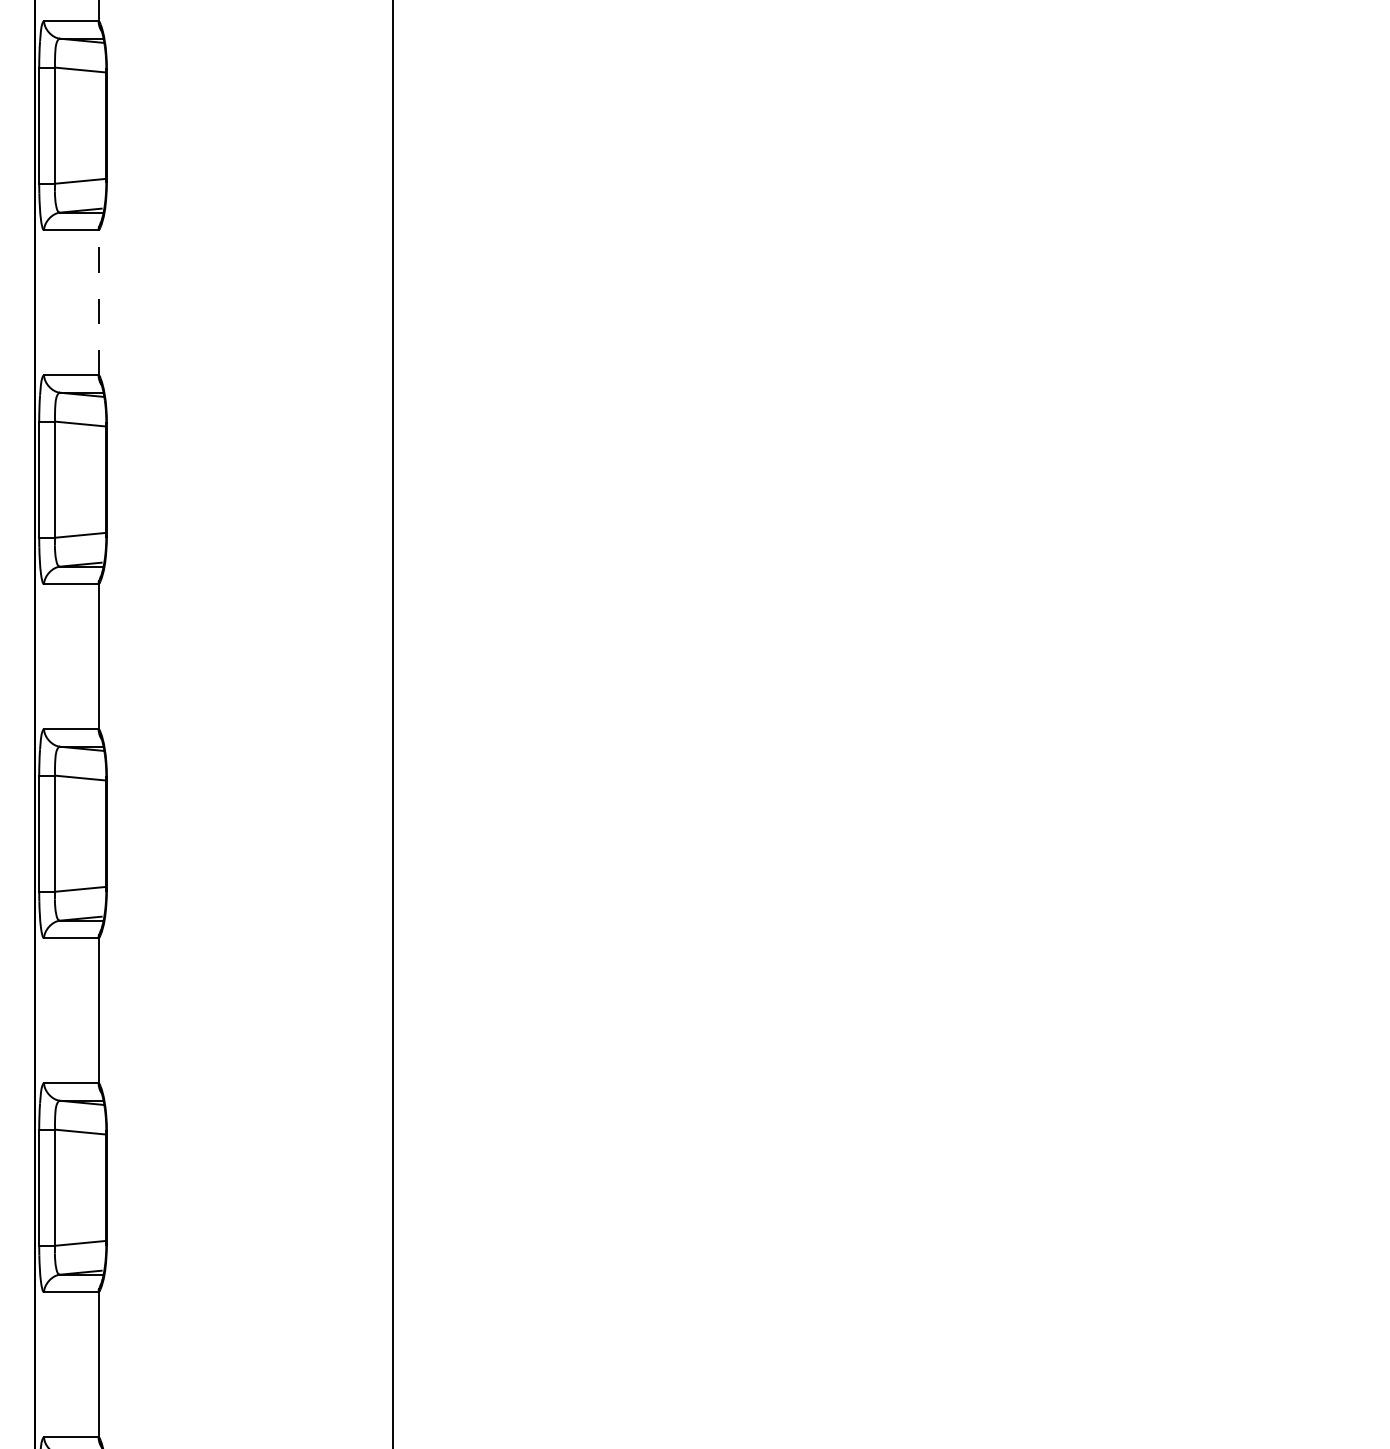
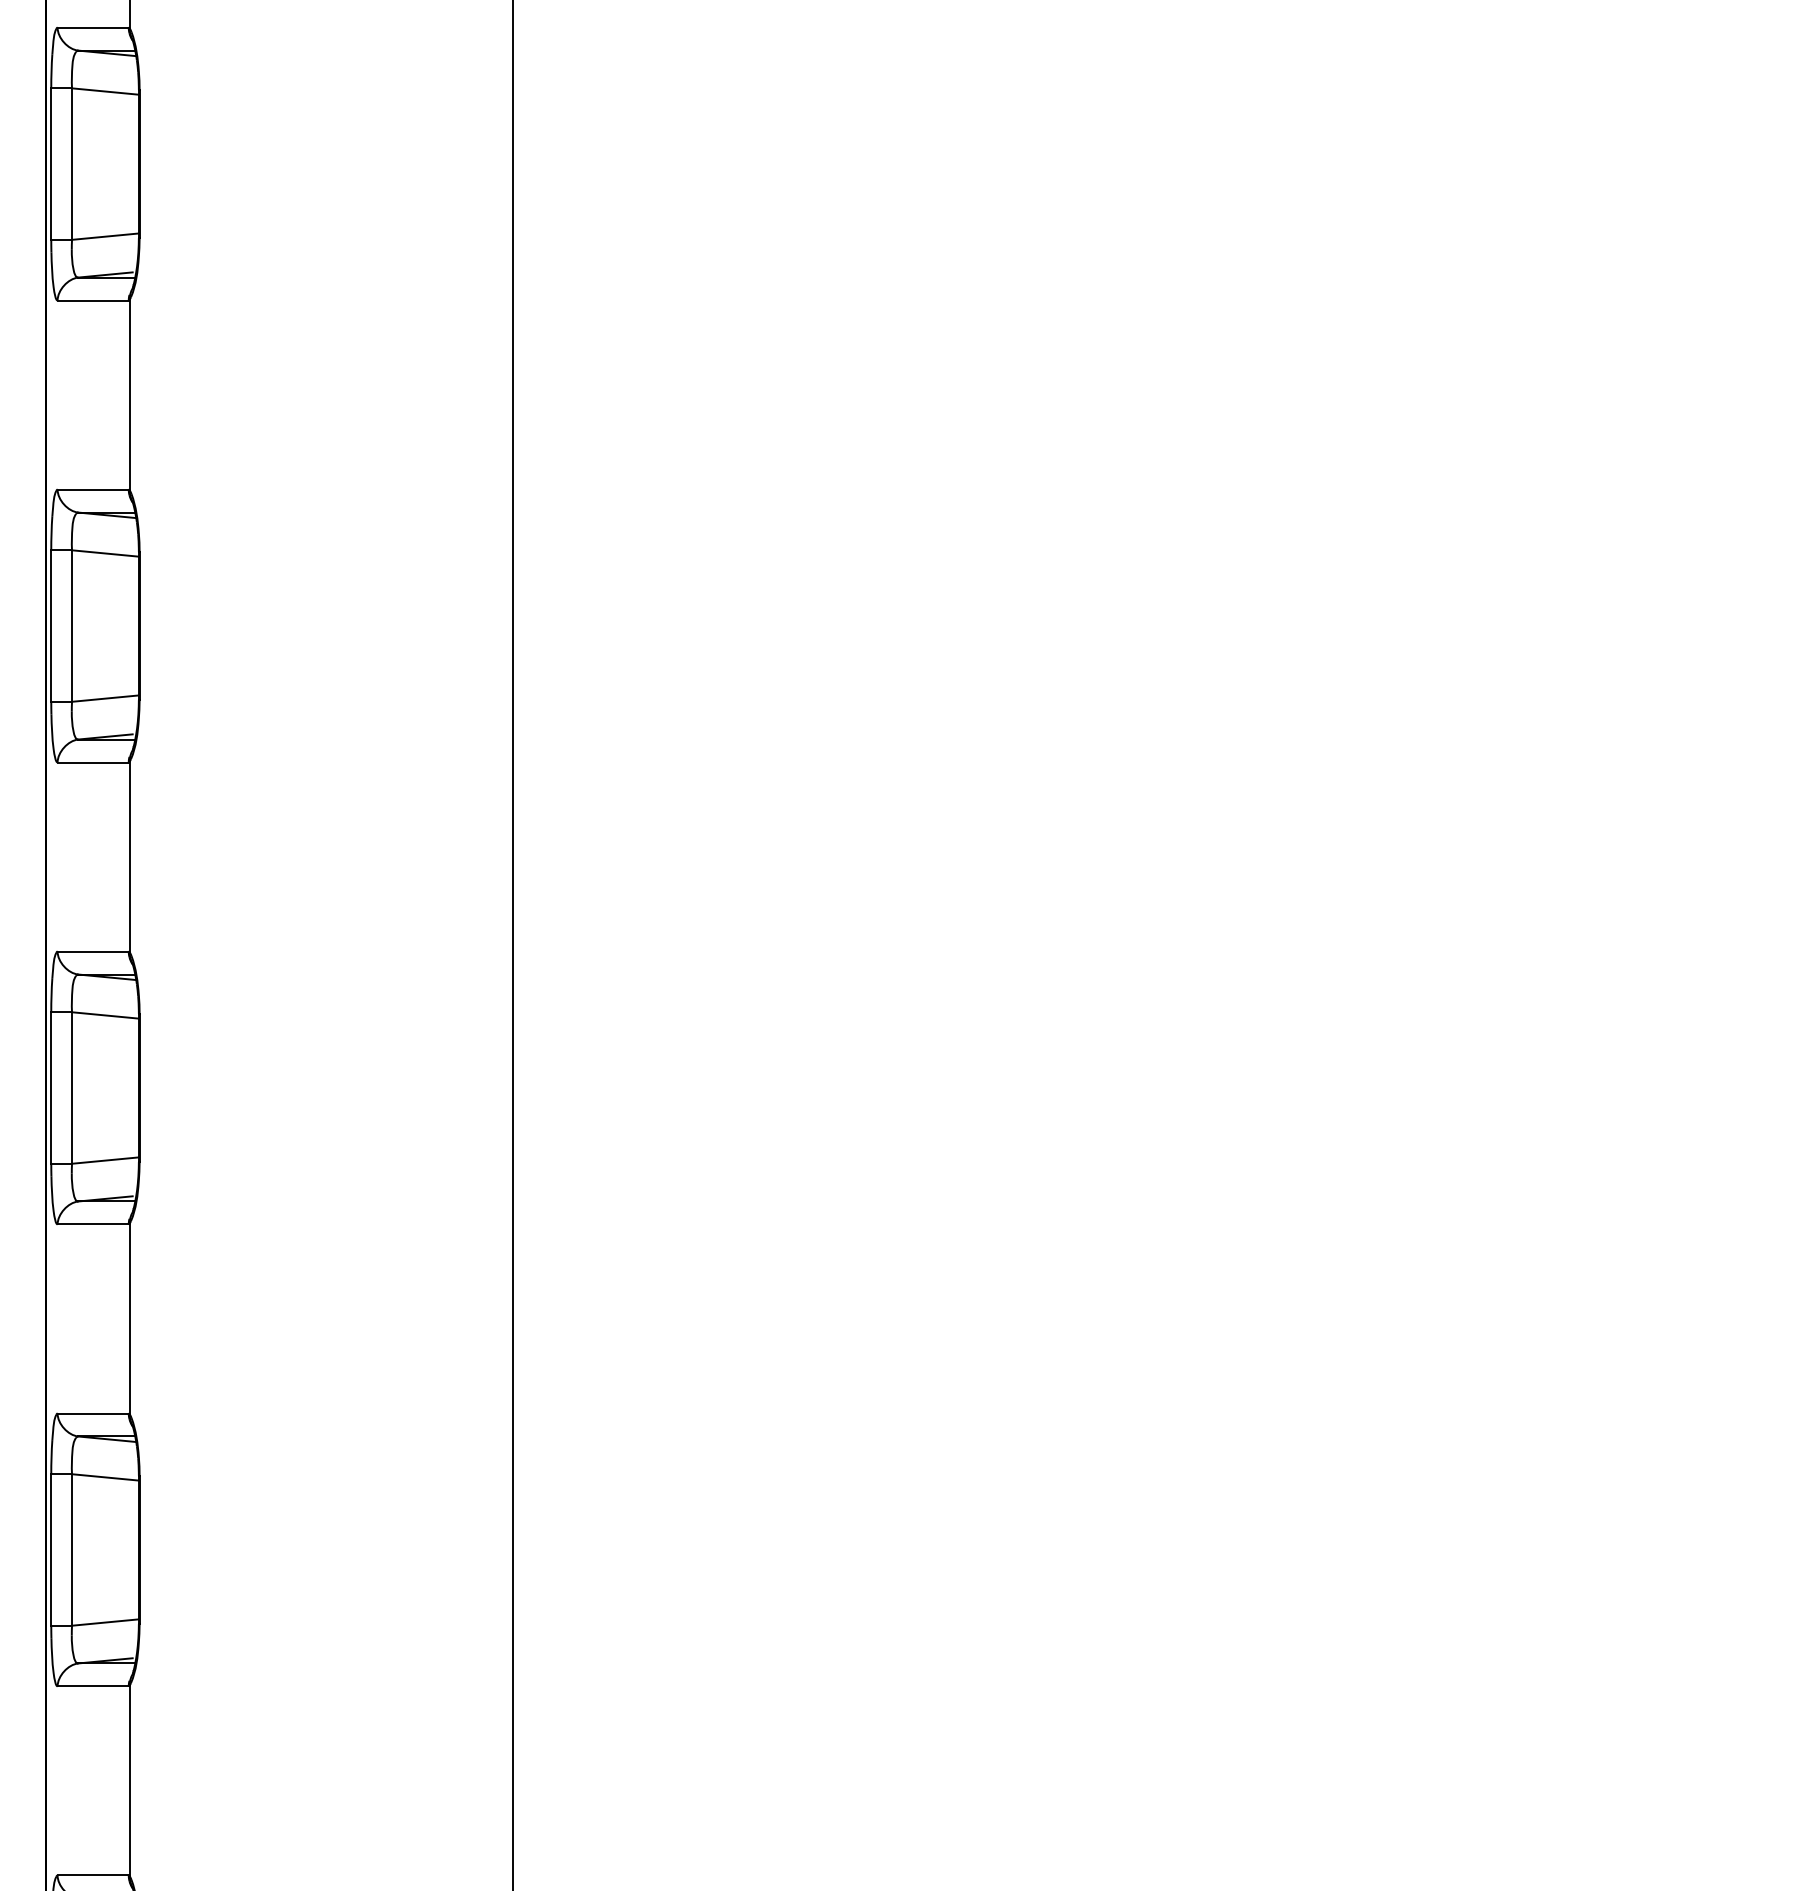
line: (99, 302) -> (129, 394), dashed -> solid

